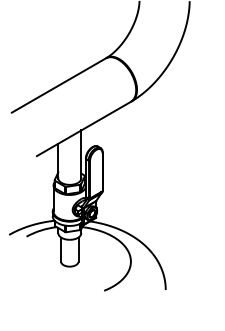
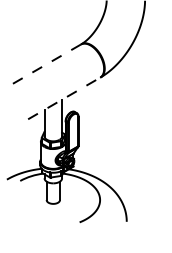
line: (58, 85) -> (44, 65), solid -> dashed
line: (84, 128) -> (64, 98), solid -> dashed

